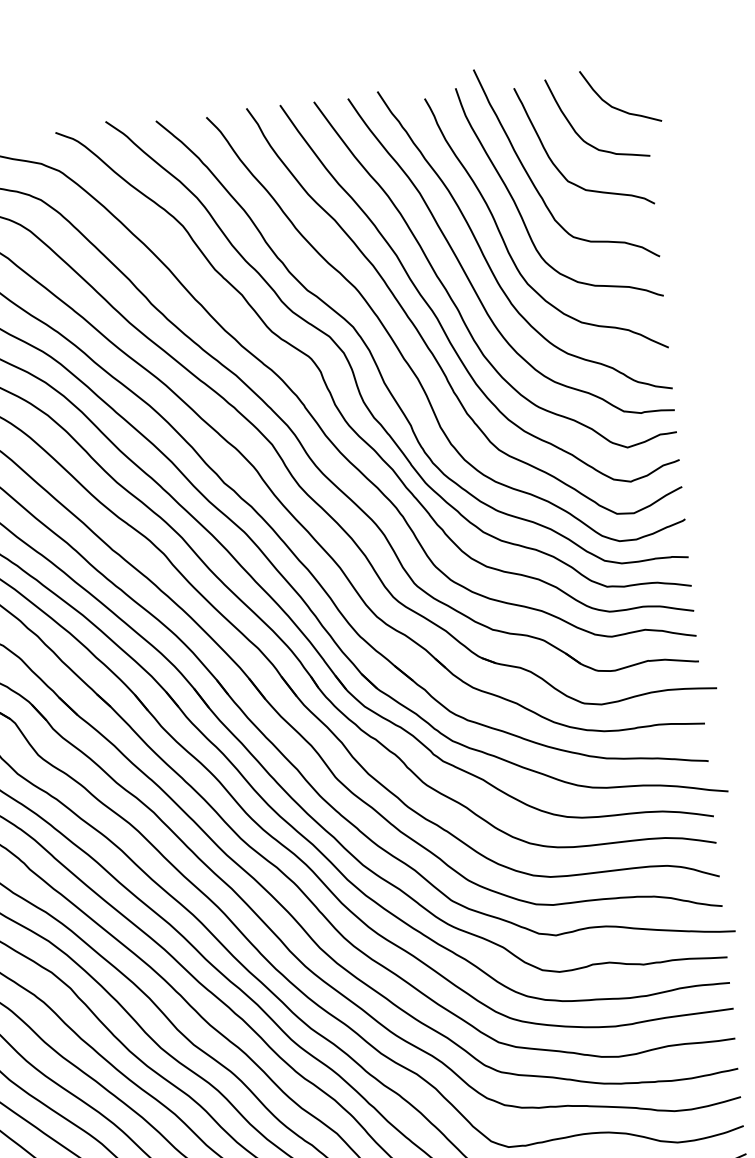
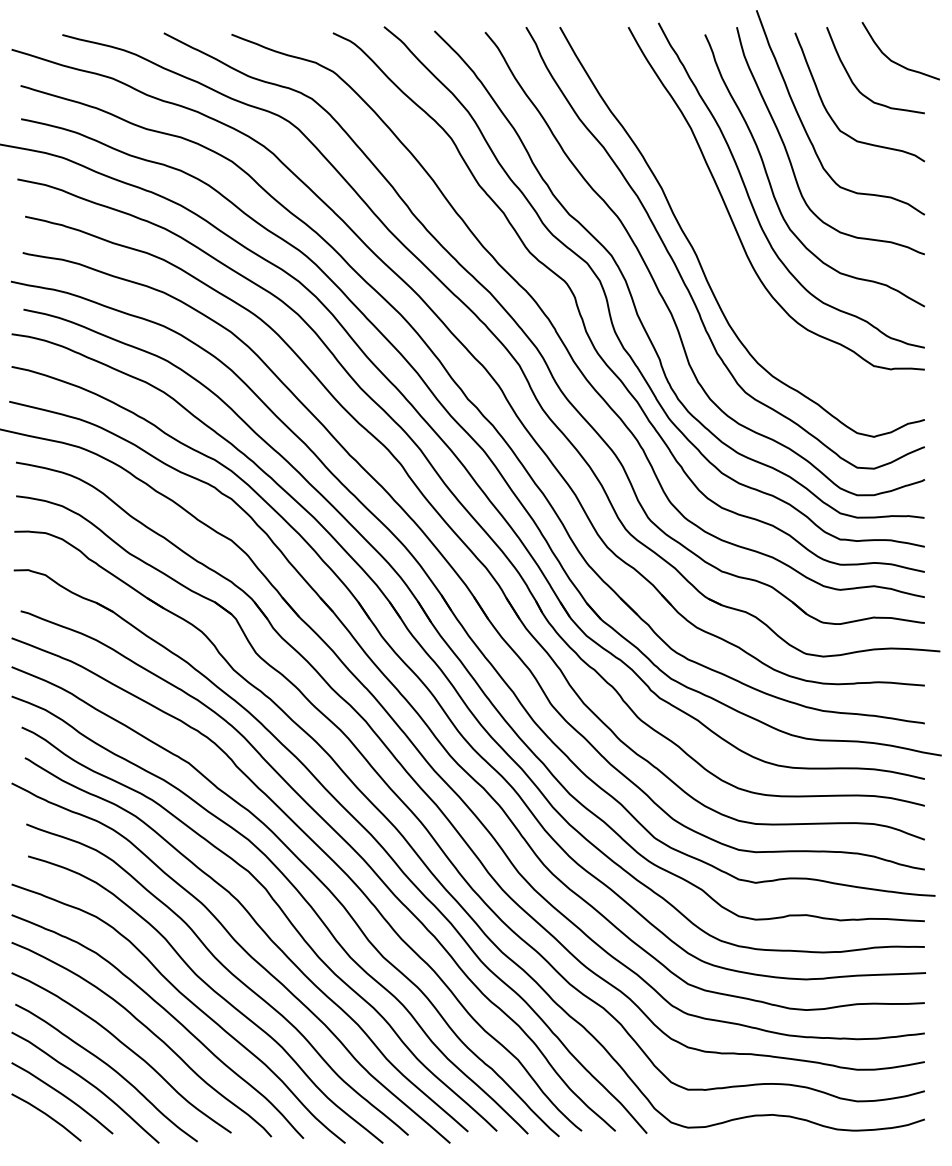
curve: (451, 296) -> (712, 234), removed

